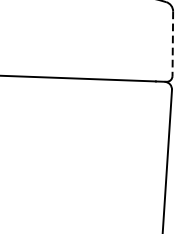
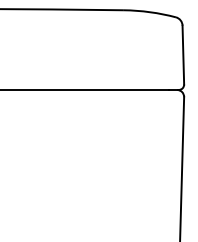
line: (172, 44) -> (183, 55), dashed -> solid

